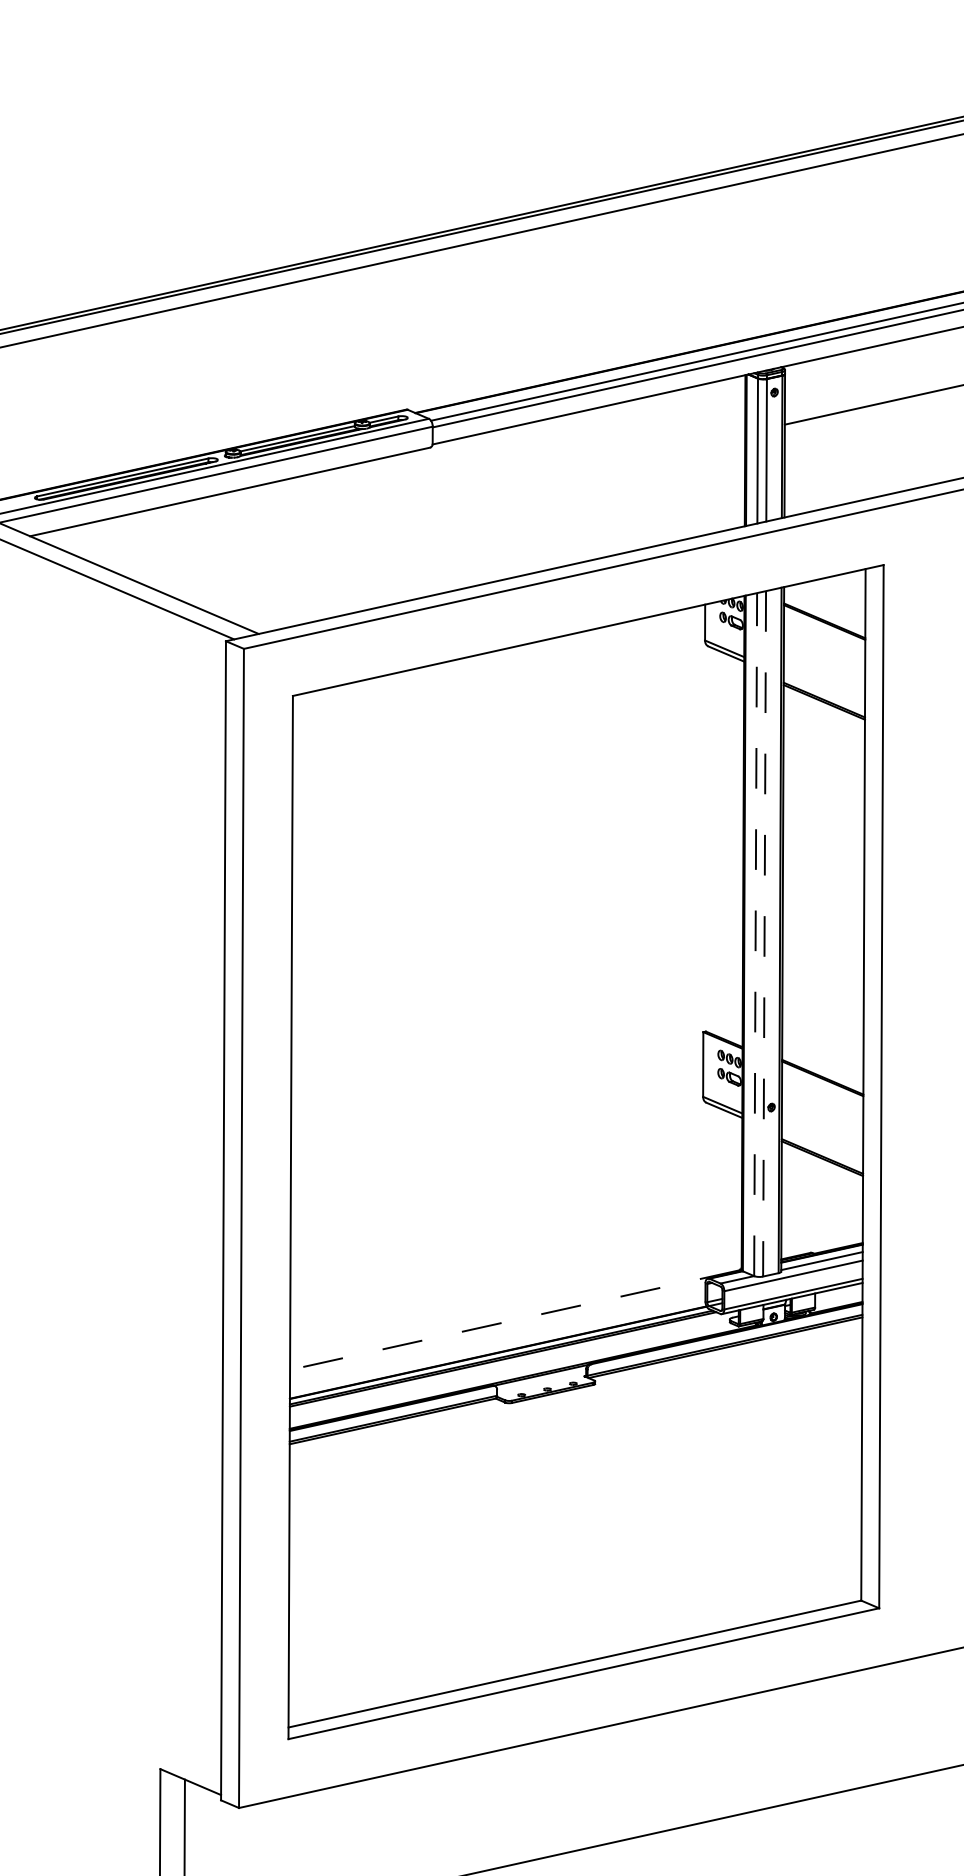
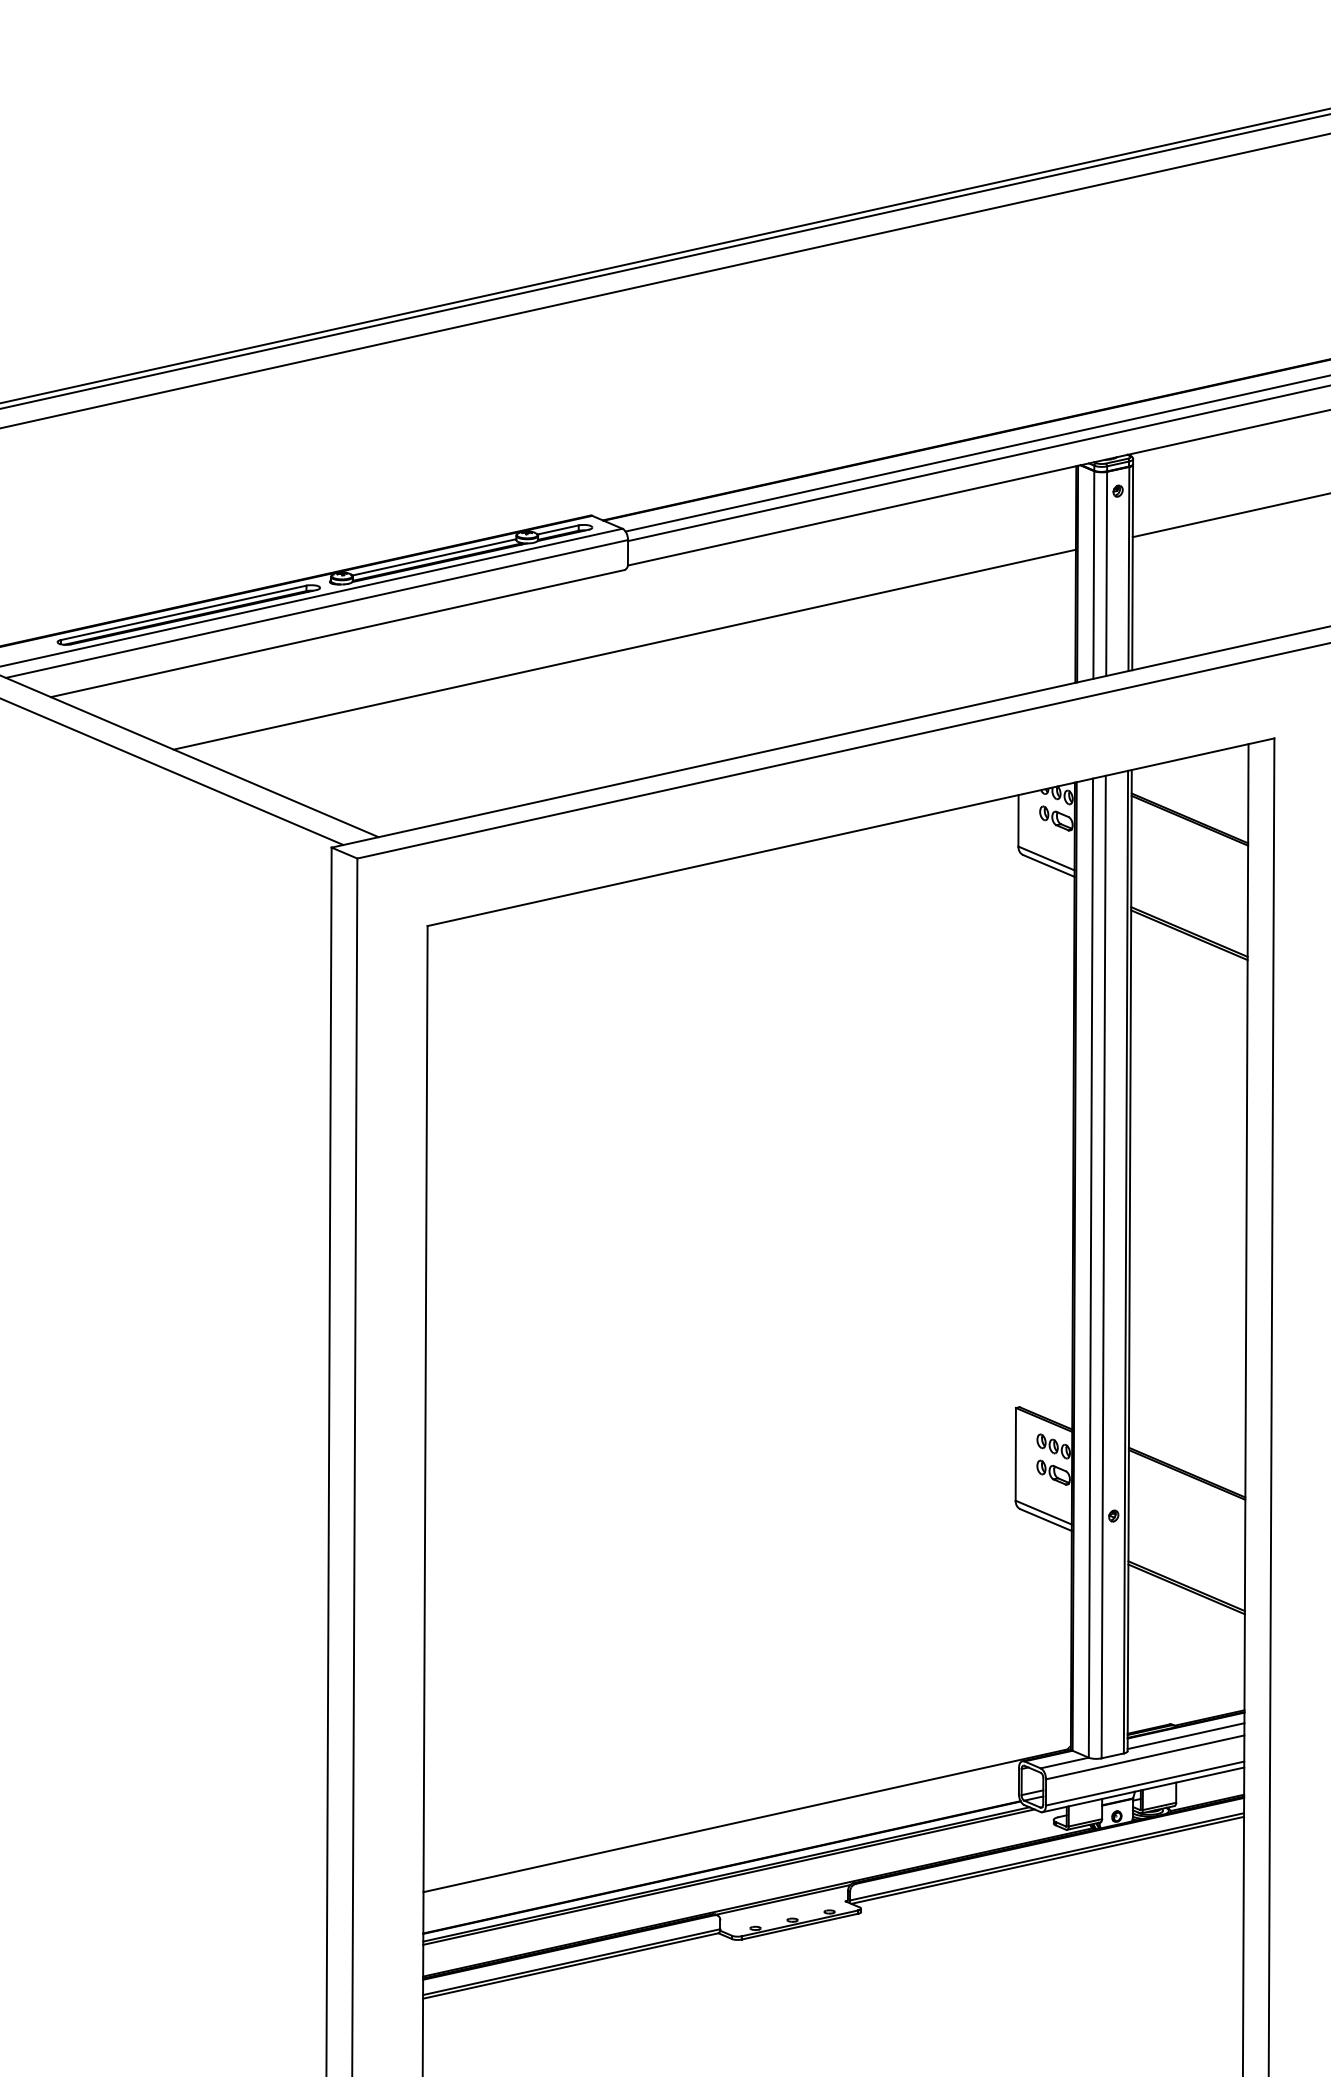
line: (430, 502) -> (624, 648), added
line: (764, 933) -> (1103, 1266), dashed -> solid
line: (755, 934) -> (1090, 1267), dashed -> solid
line: (514, 1320) -> (745, 1821), dashed -> solid

